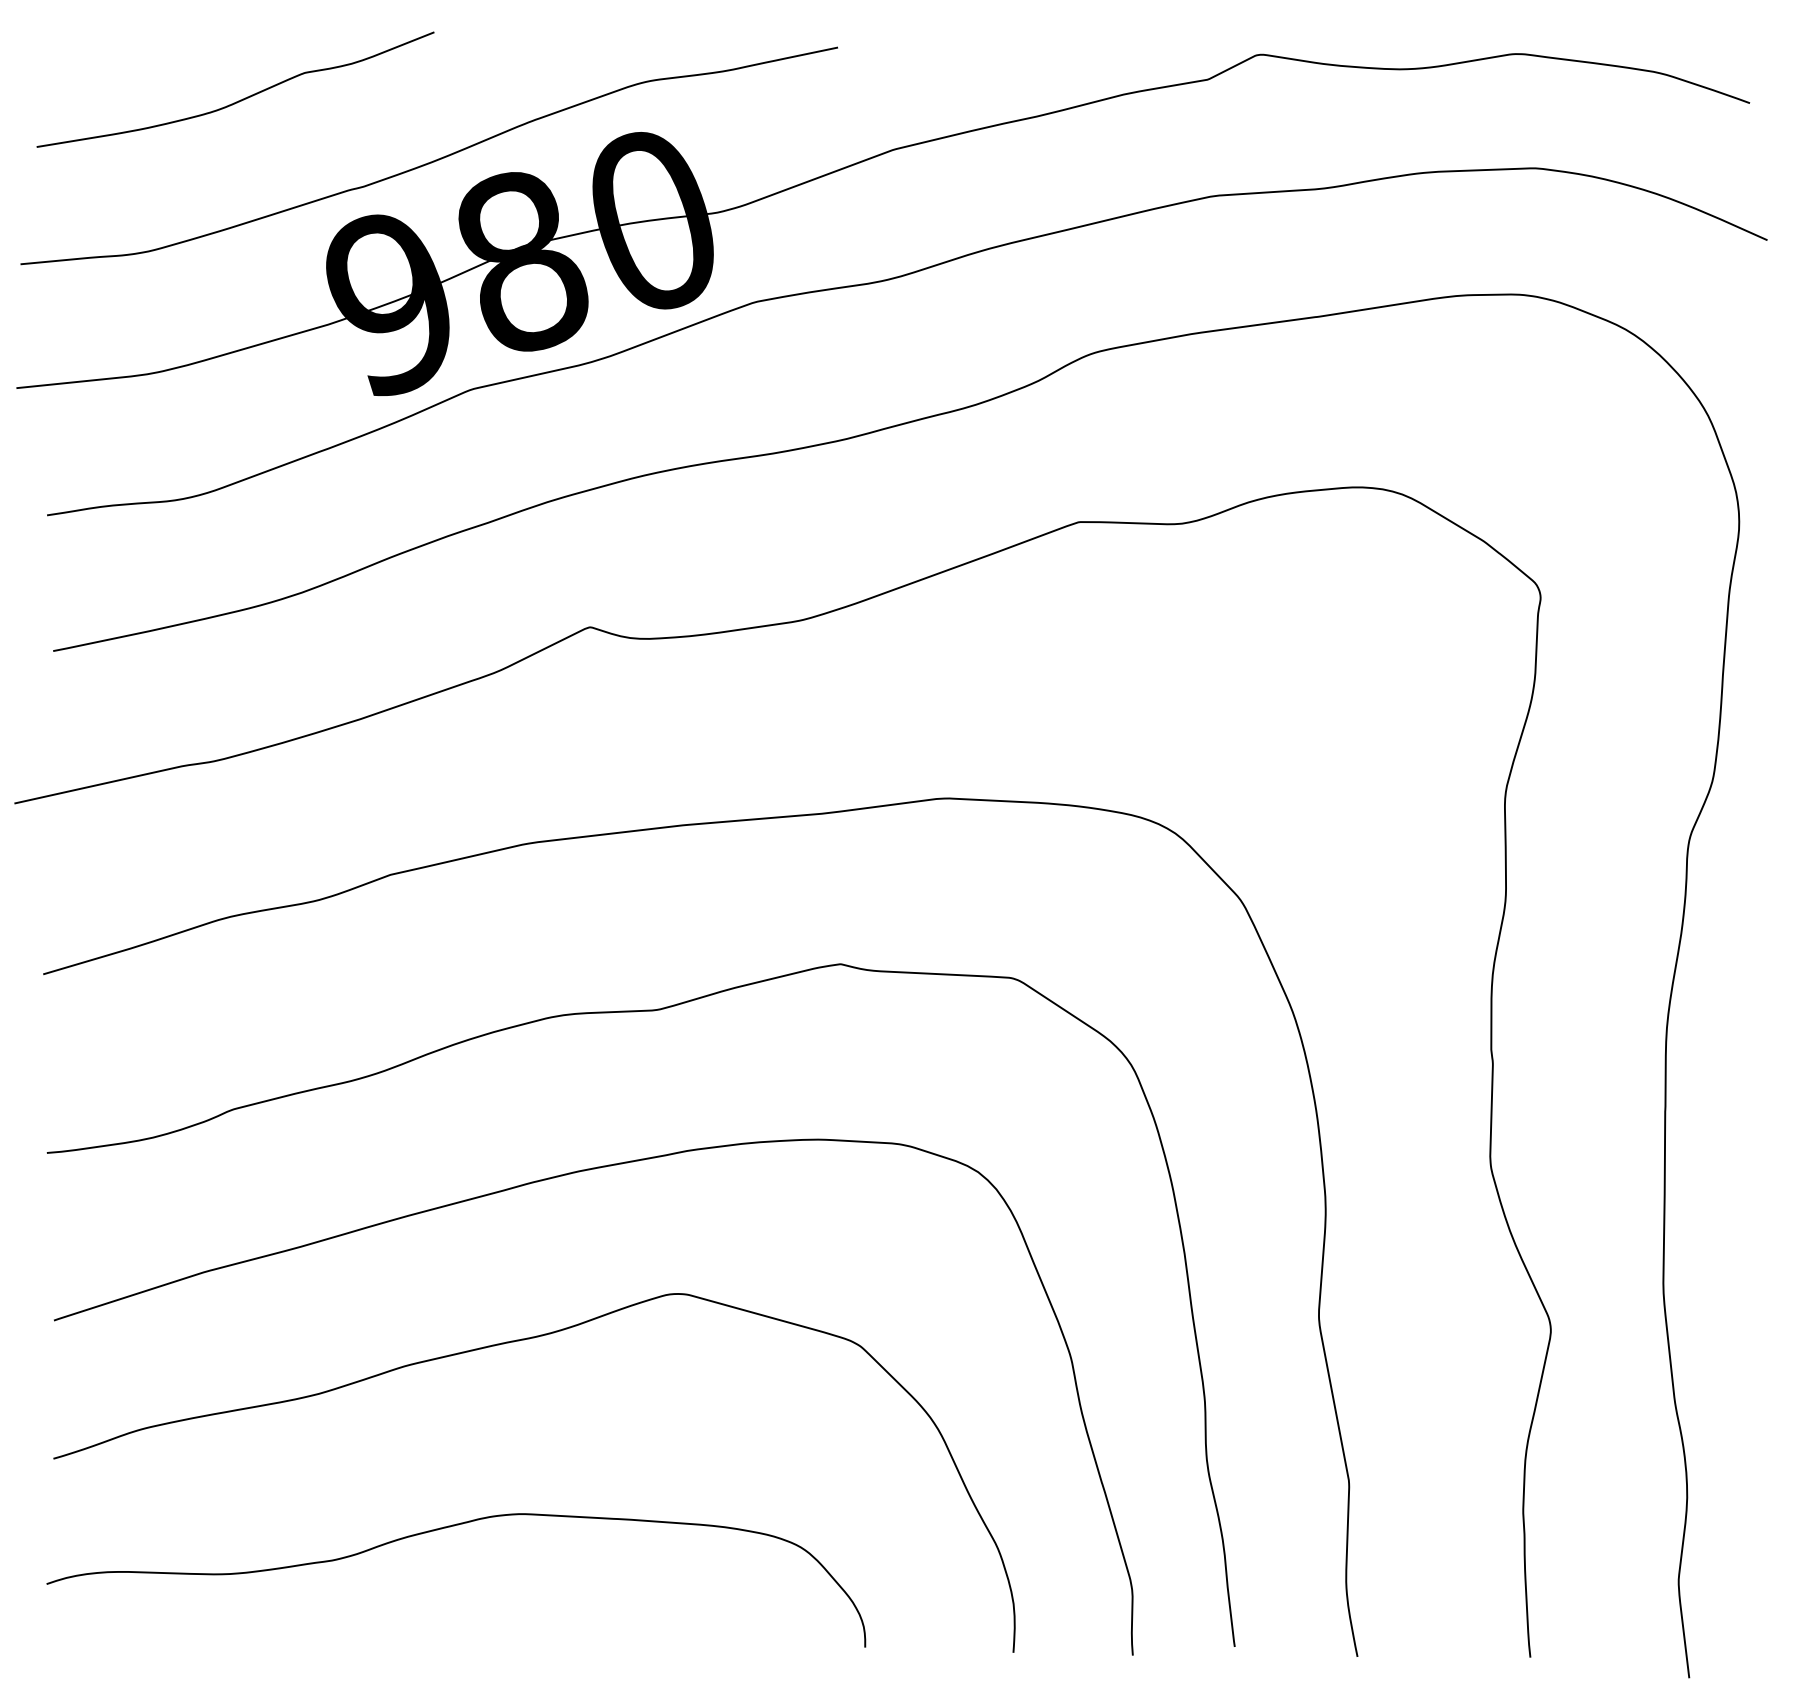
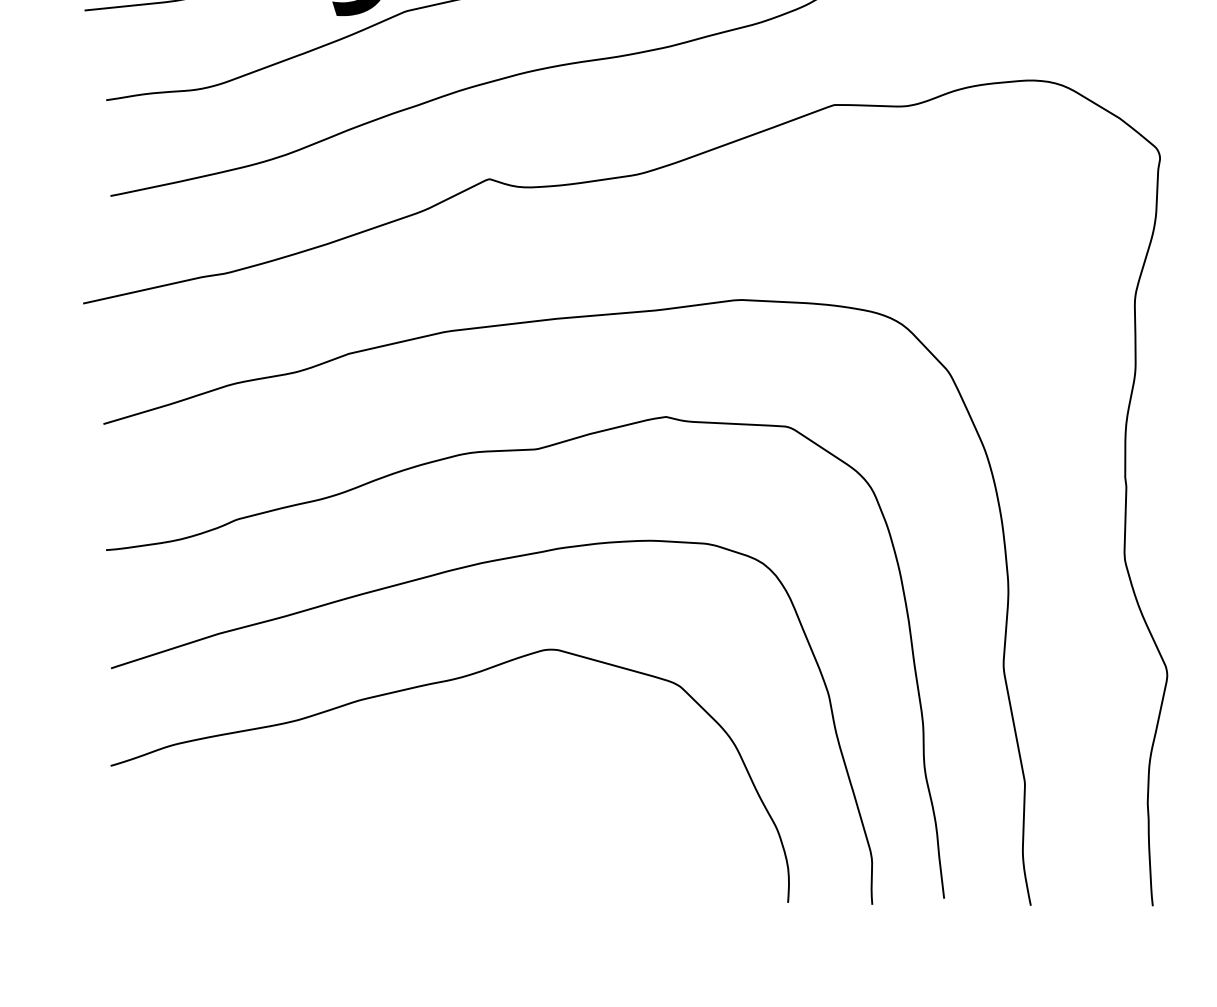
curve: (442, 1529) -> (385, 815), removed

